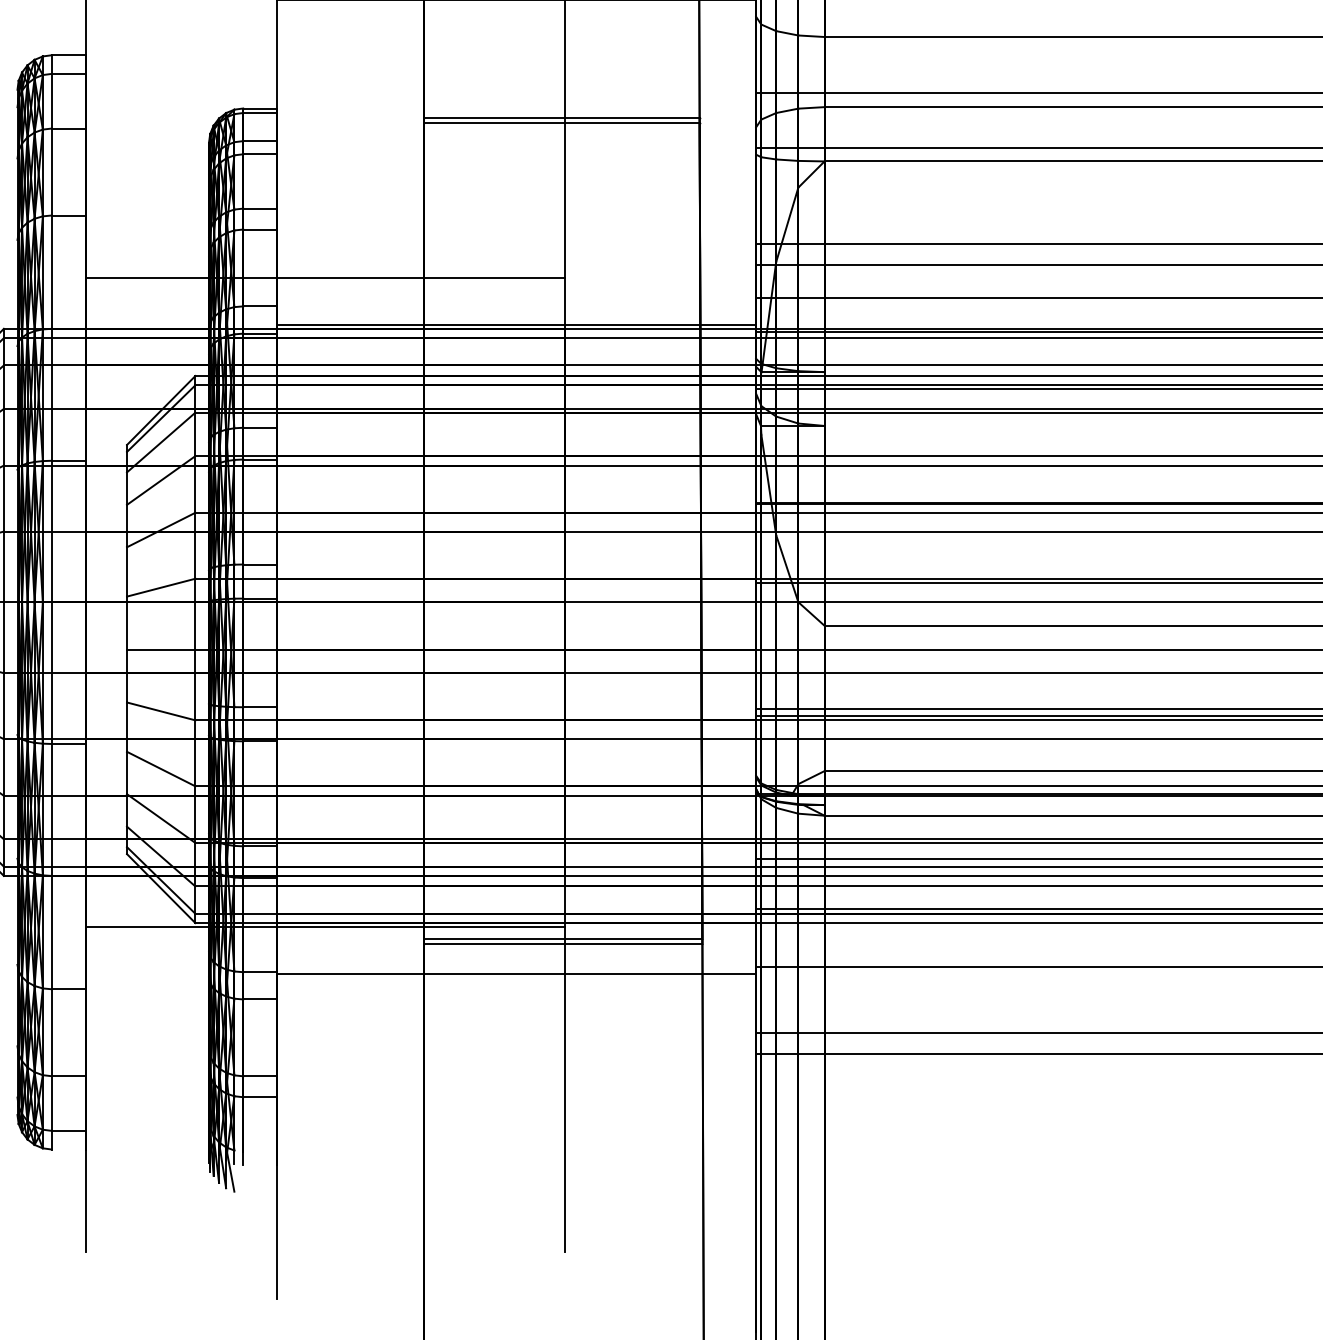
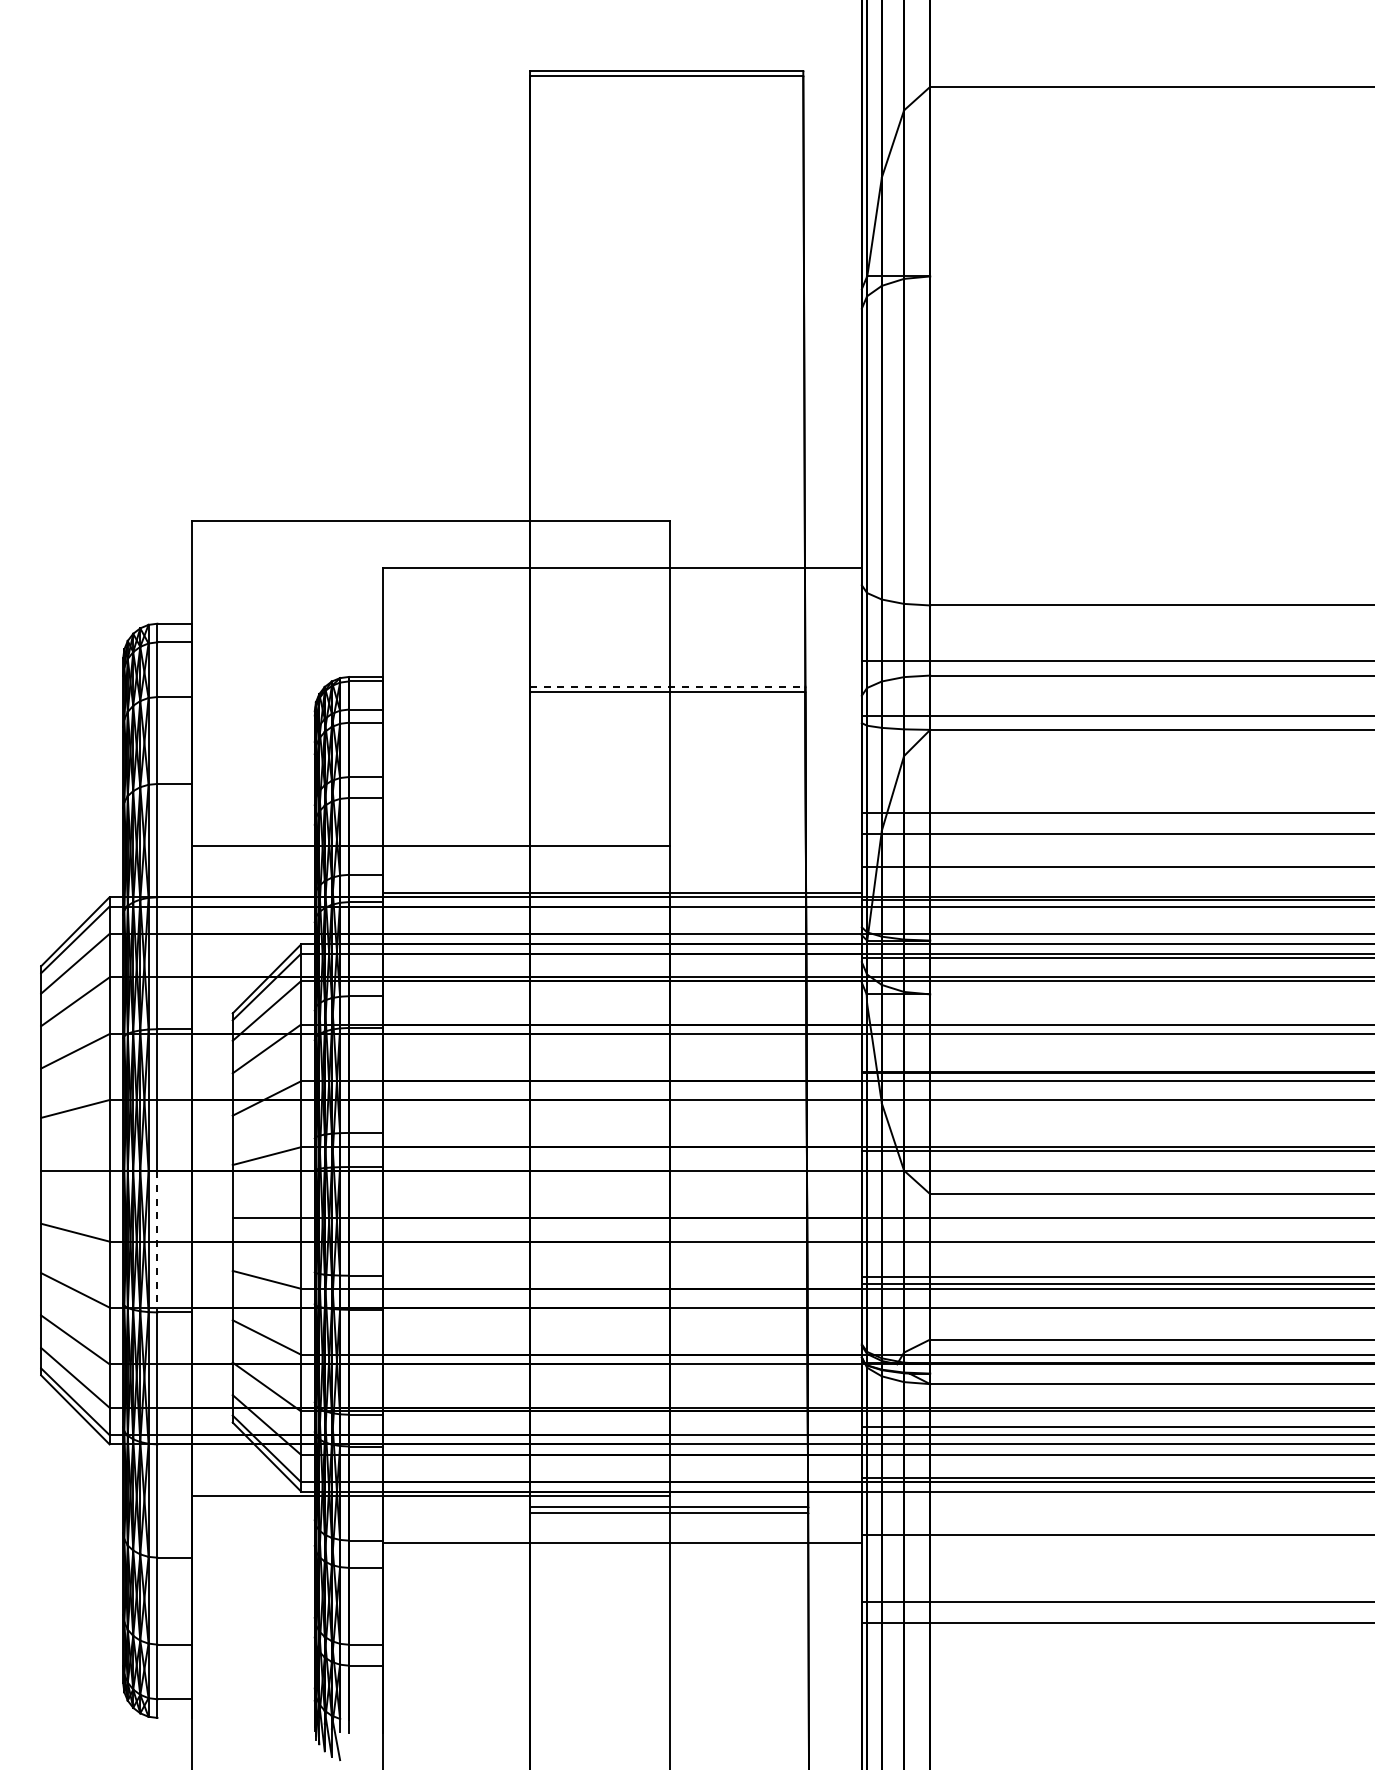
line: (561, 118) -> (667, 686), solid -> dashed
line: (51, 673) -> (157, 1241), solid -> dashed

